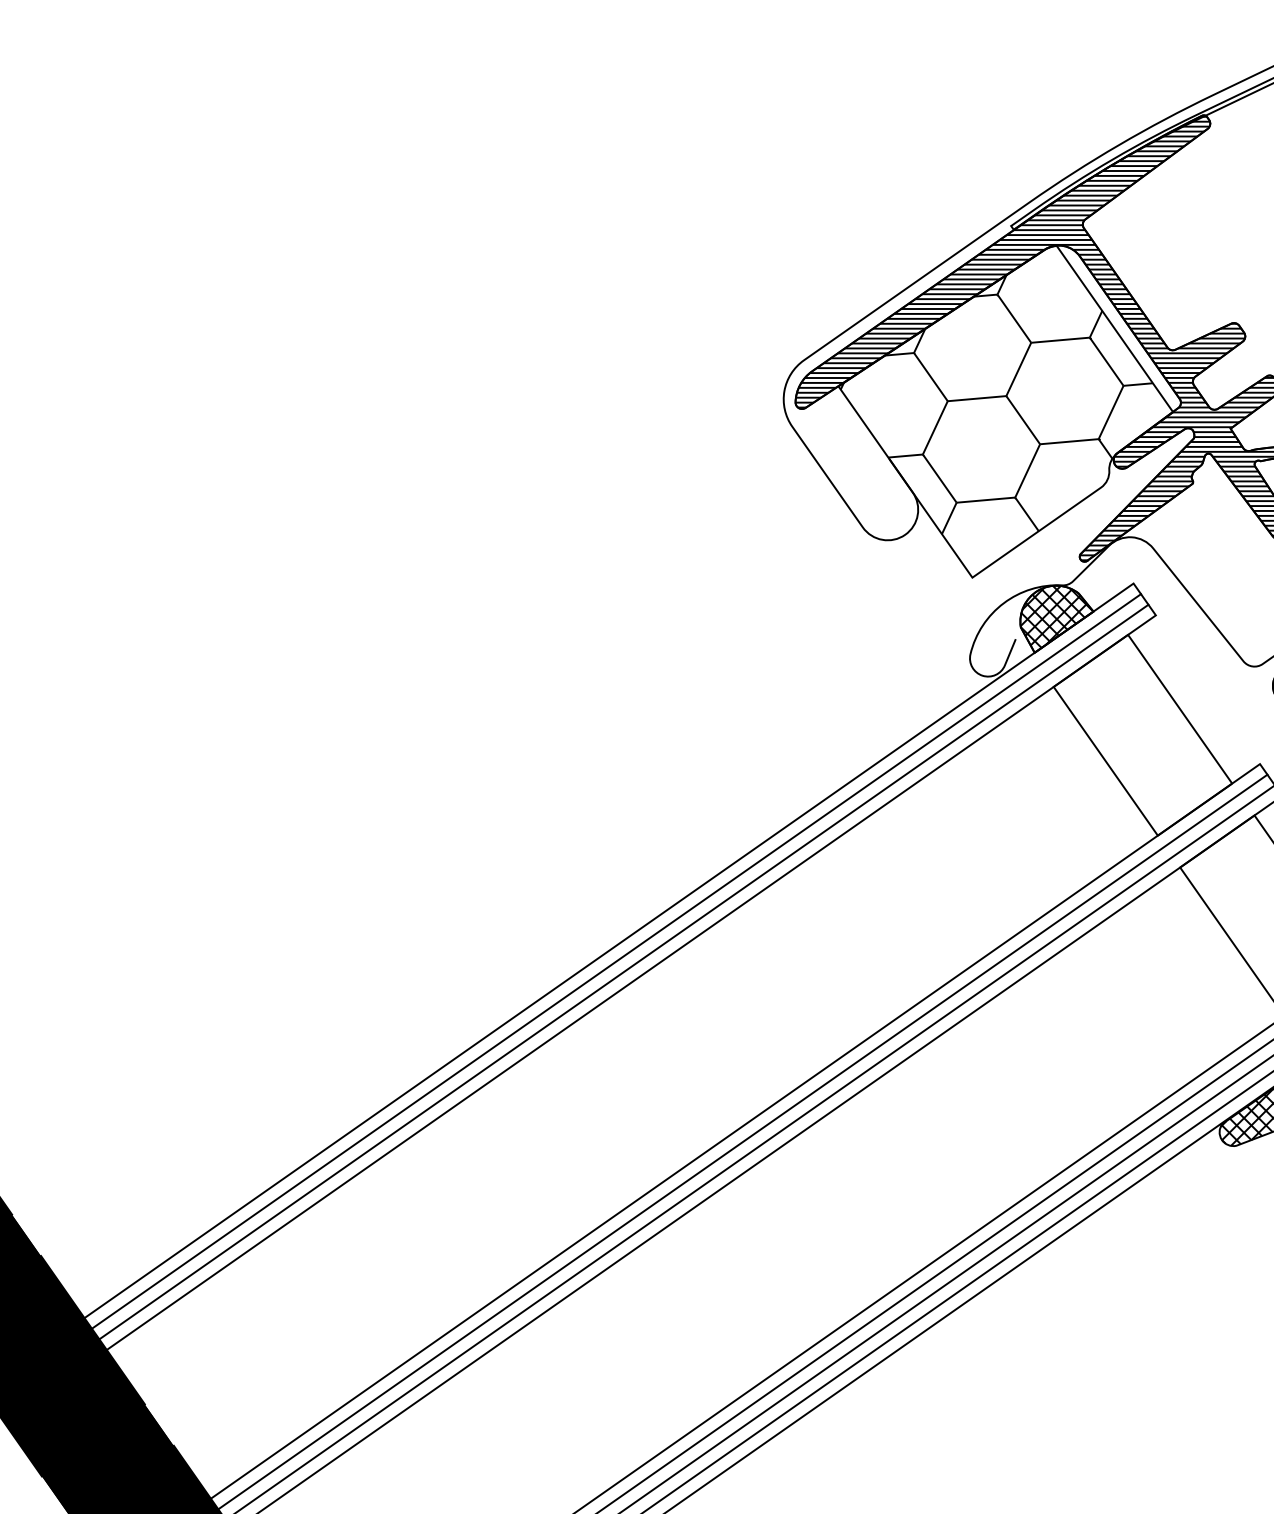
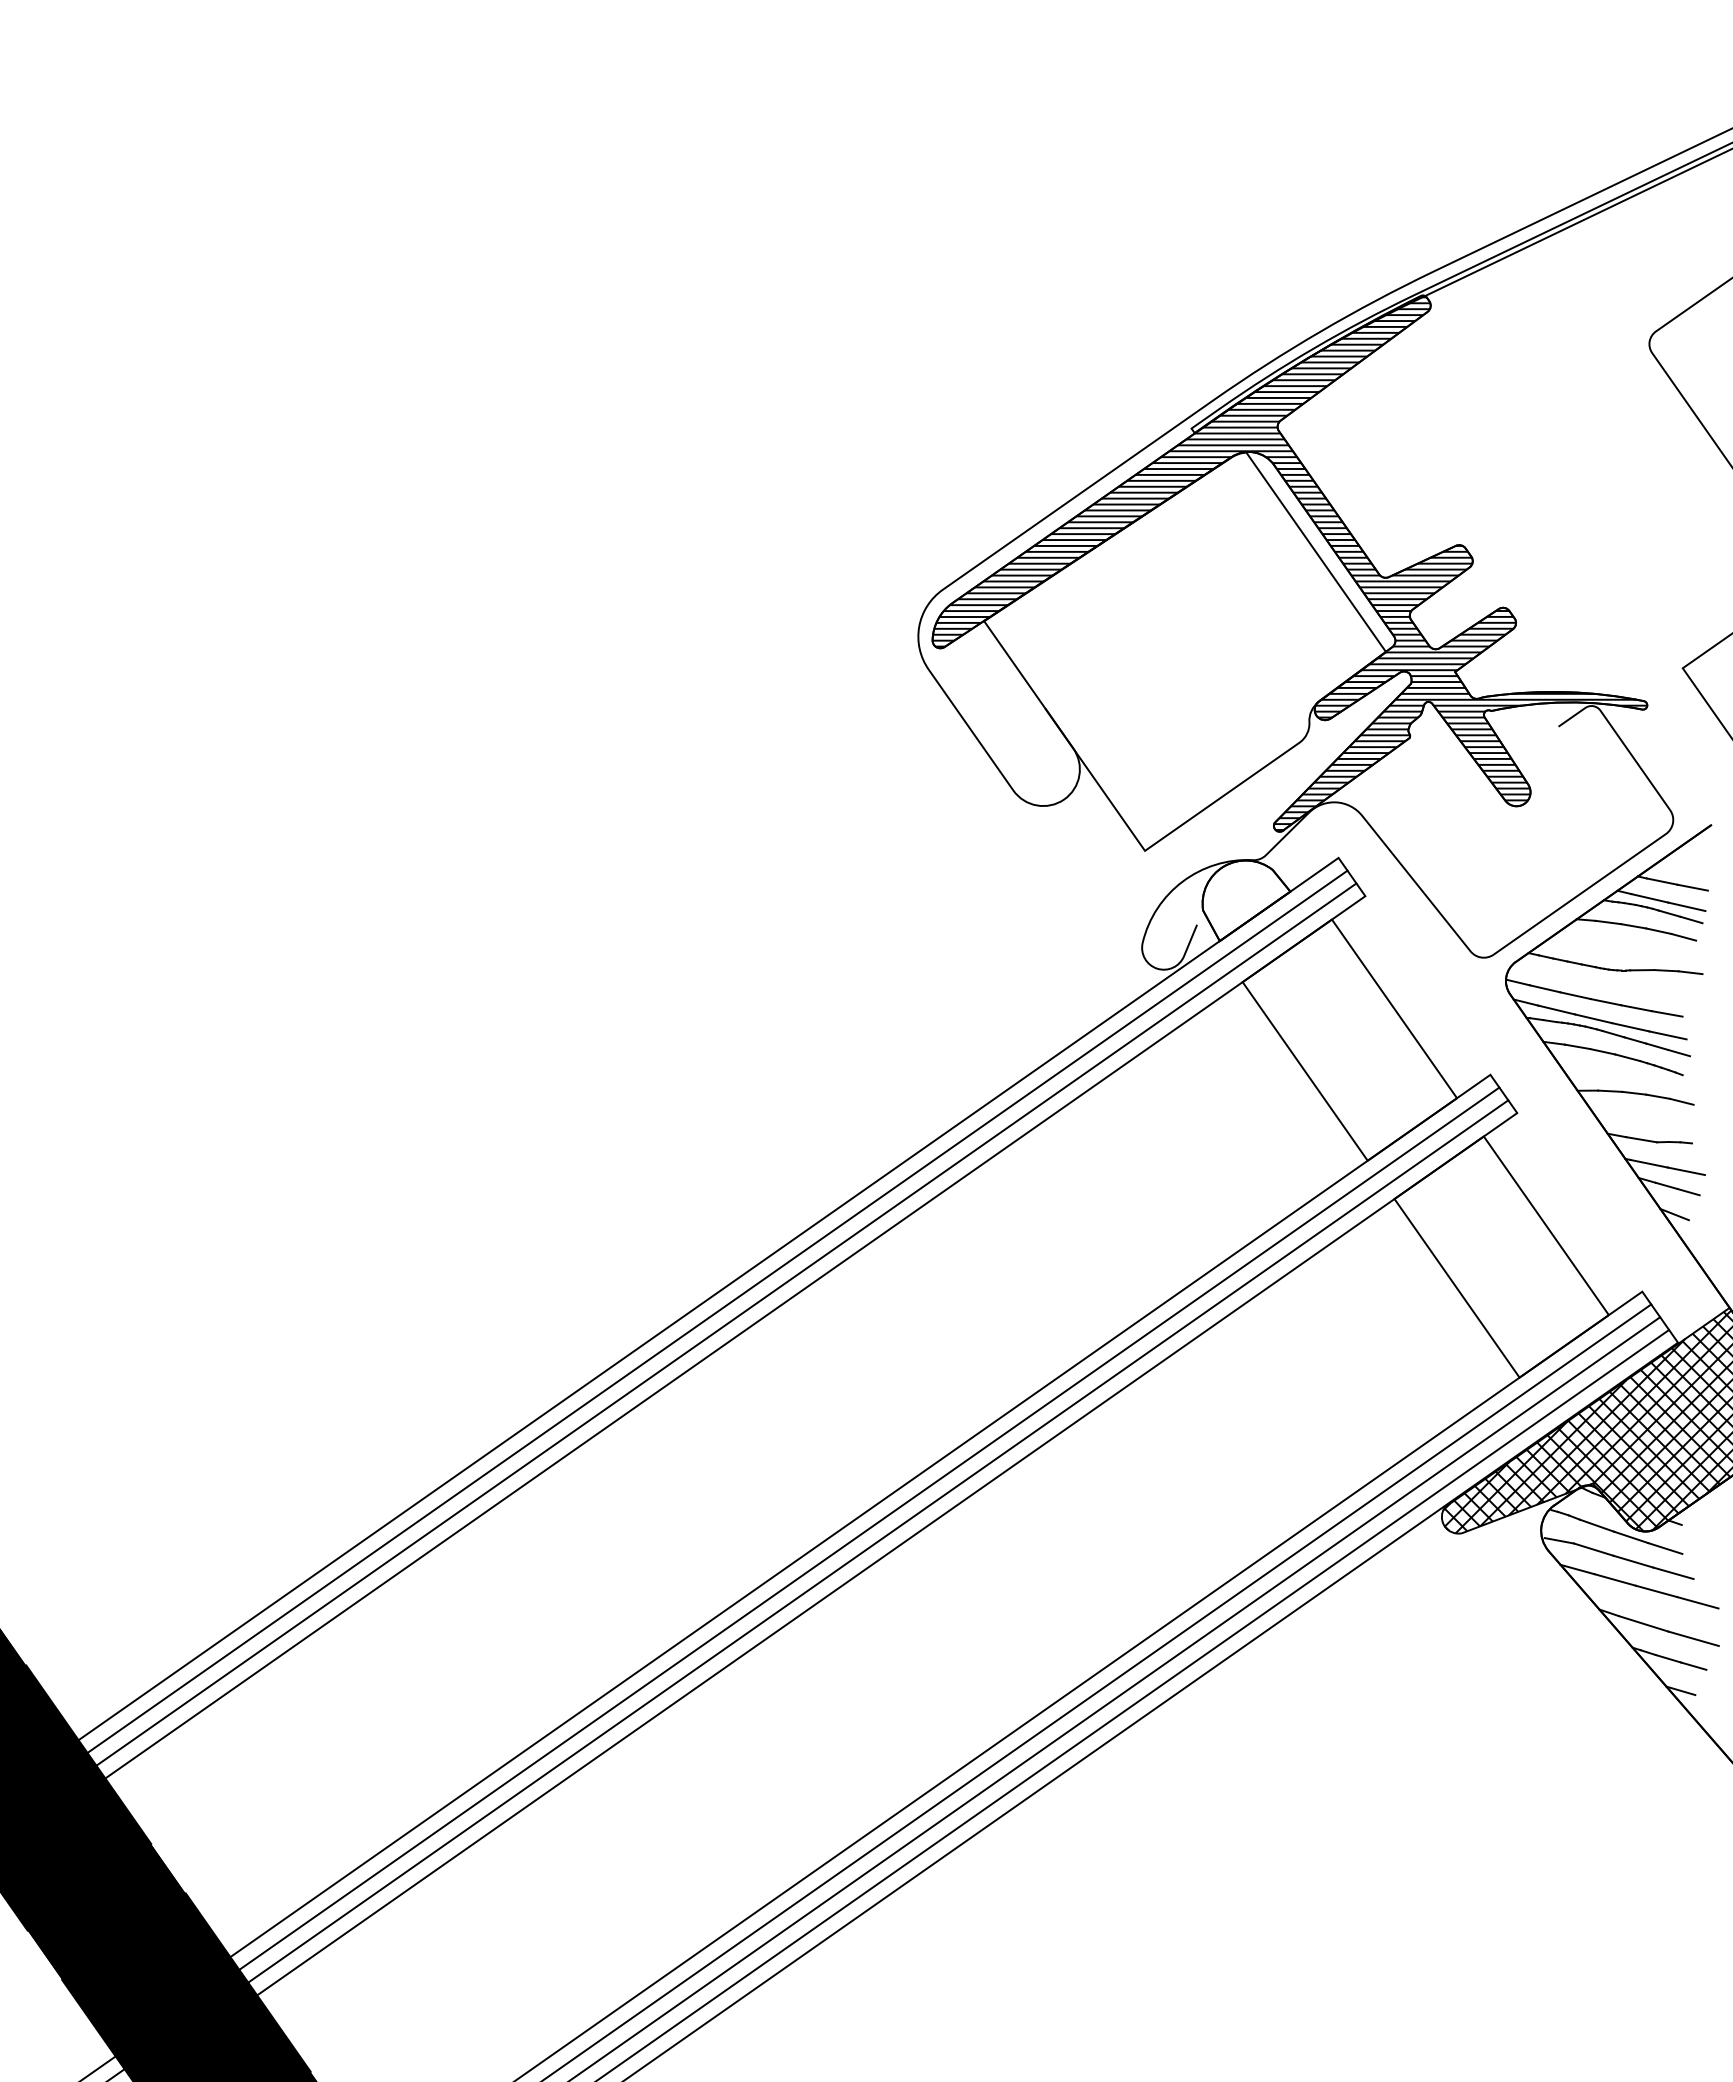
hatch: (996, 404) -> (1173, 642), removed
hatch: (1056, 616) -> (1246, 897), removed

